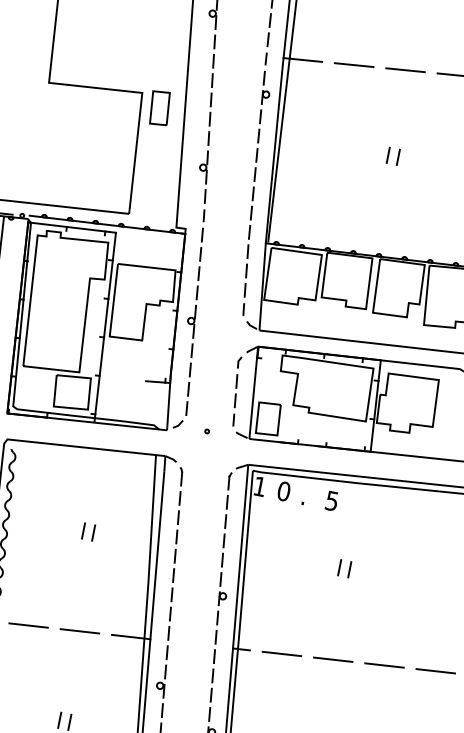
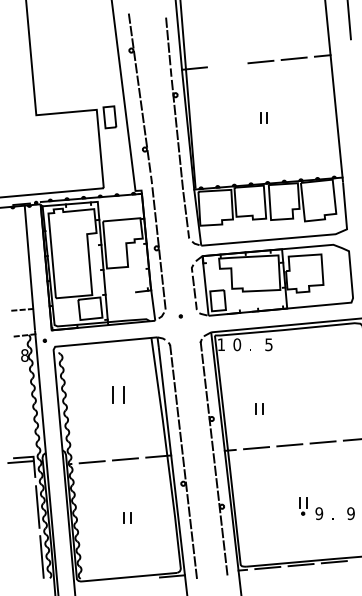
line: (353, 65) -> (227, 65), removed
part: (89, 530) -> (118, 394), size x1.6
part: (344, 567) -> (259, 408), moved

